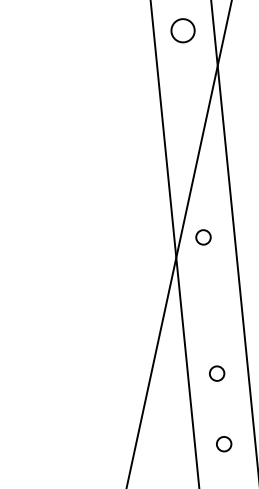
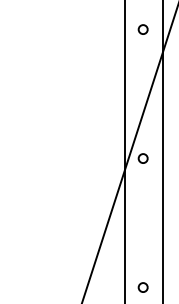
circle: (181, 30) -> (142, 29), size x0.62
circle: (215, 373) -> (142, 243), removed

